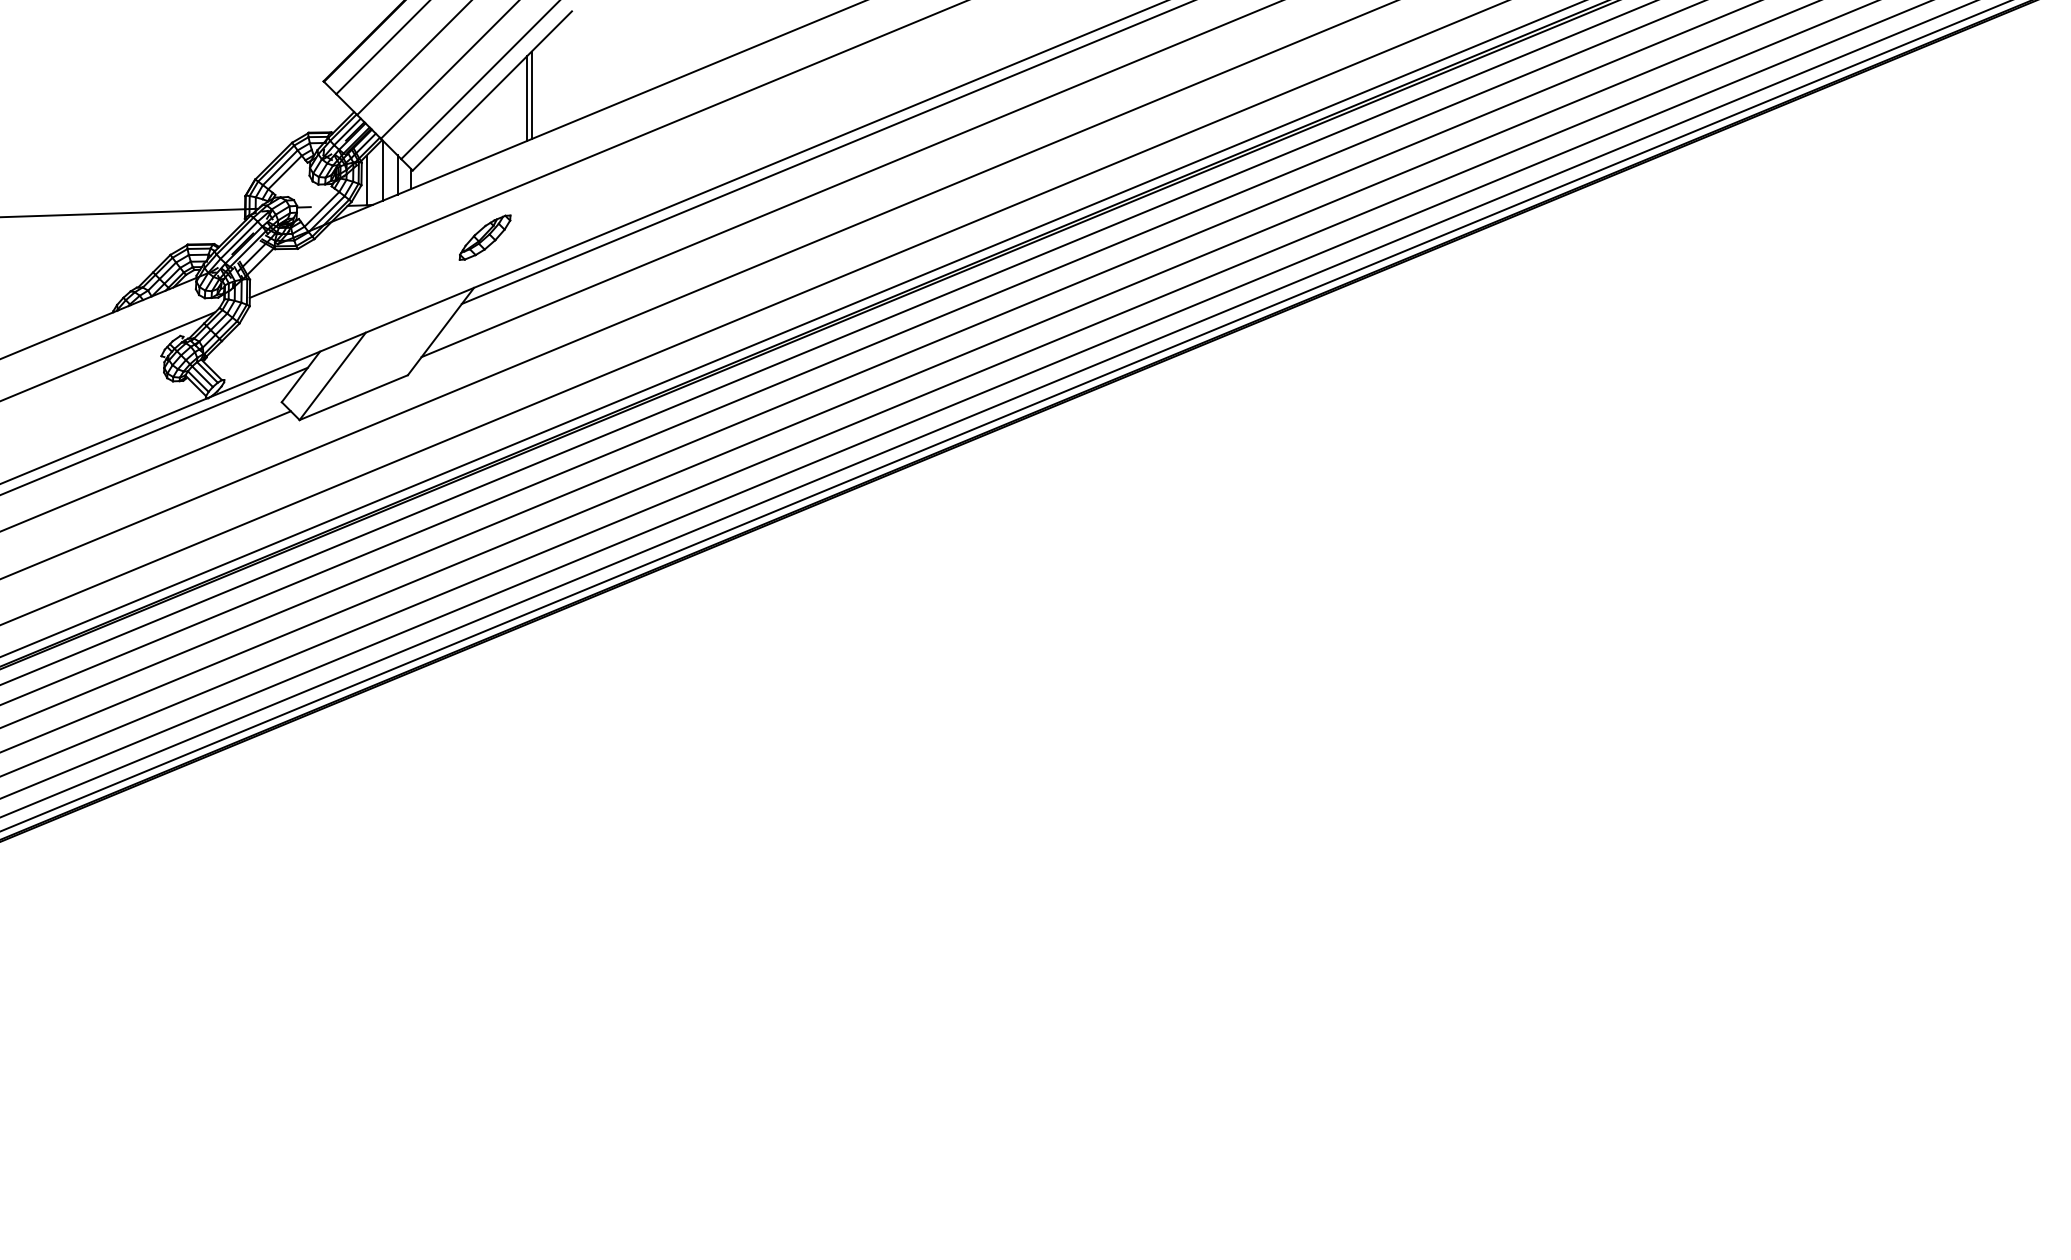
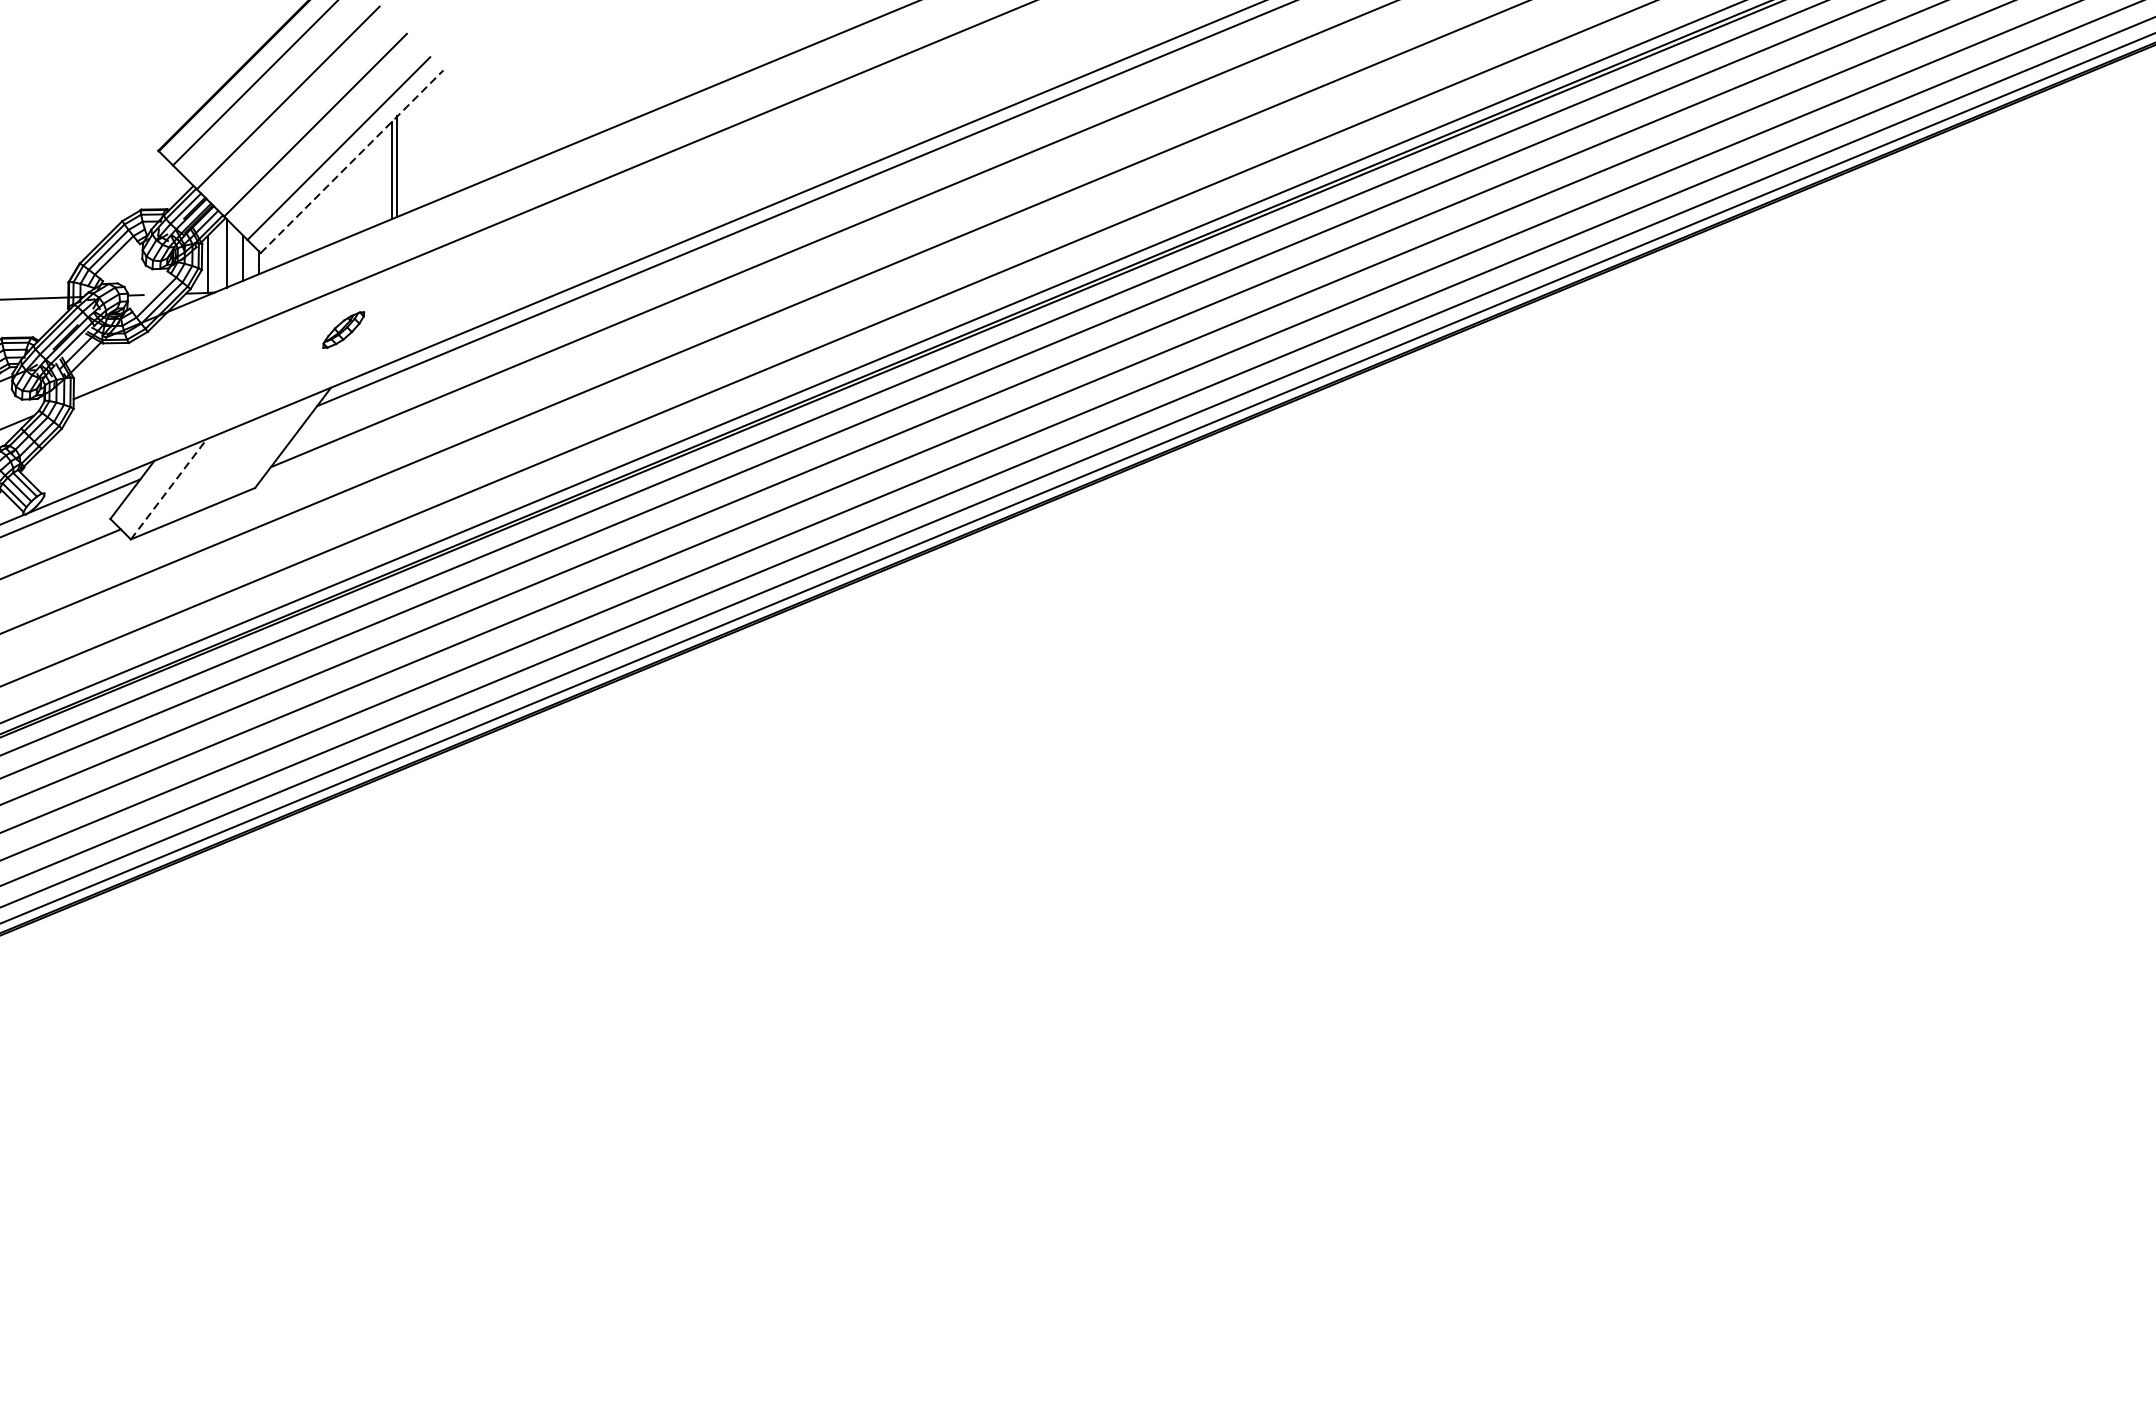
line: (492, 90) -> (352, 161), solid -> dashed
part: (484, 237) -> (343, 329), size x0.7
line: (332, 376) -> (168, 489), solid -> dashed

